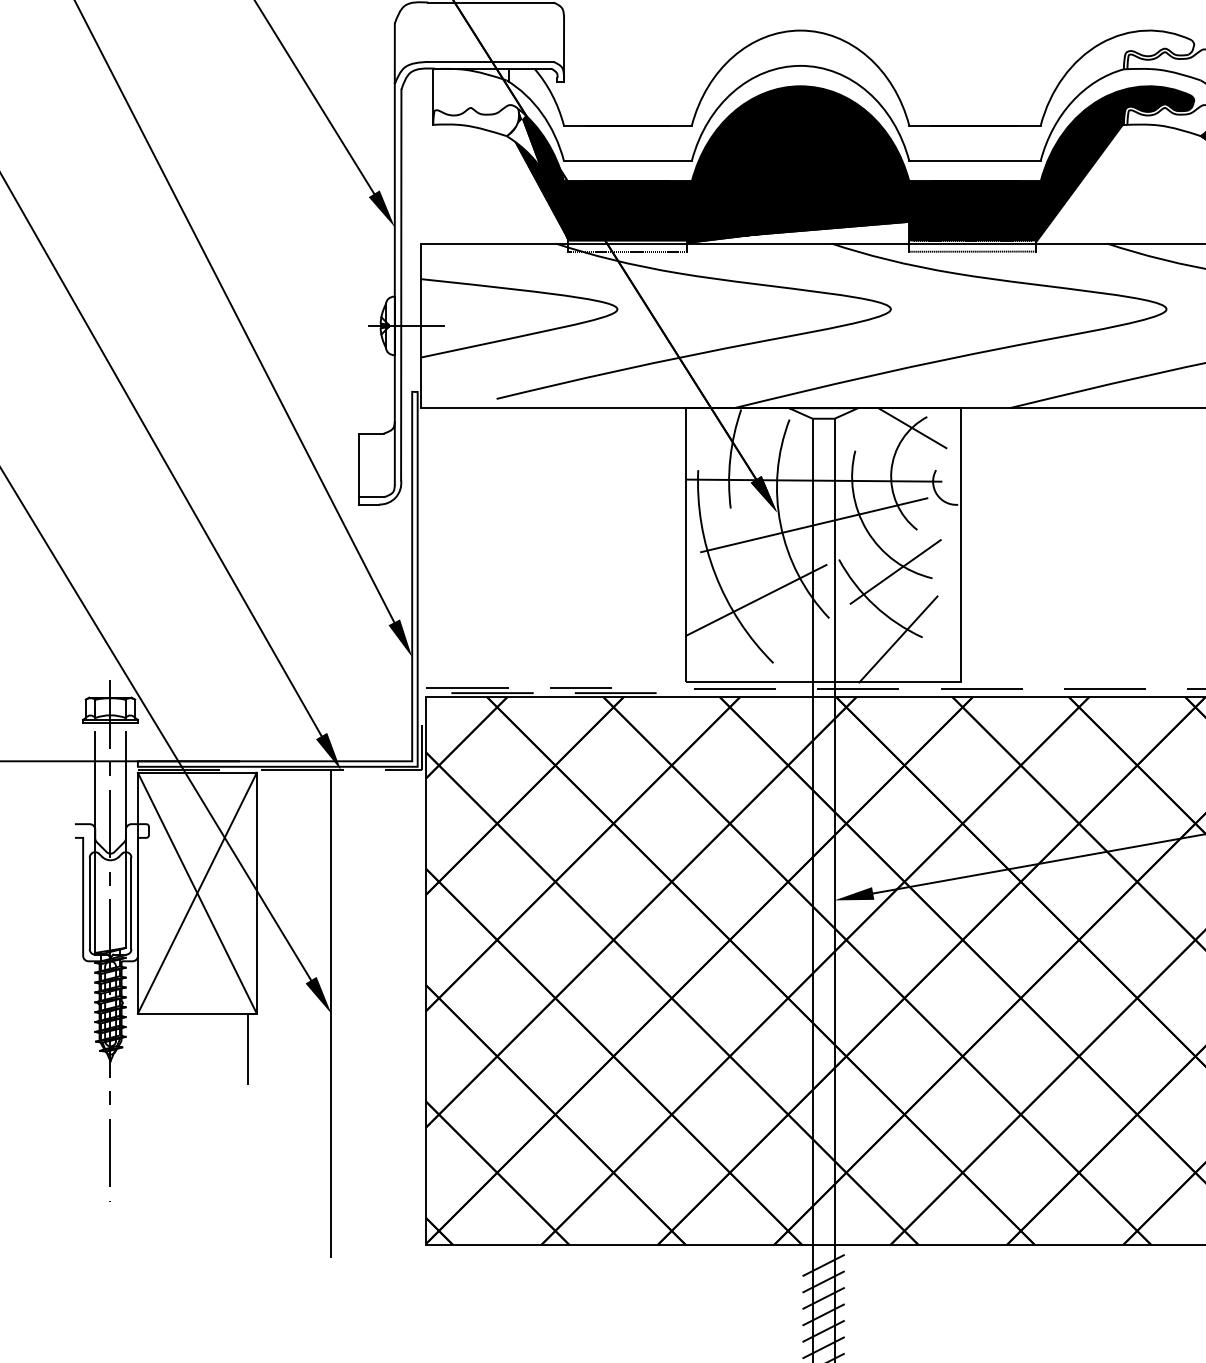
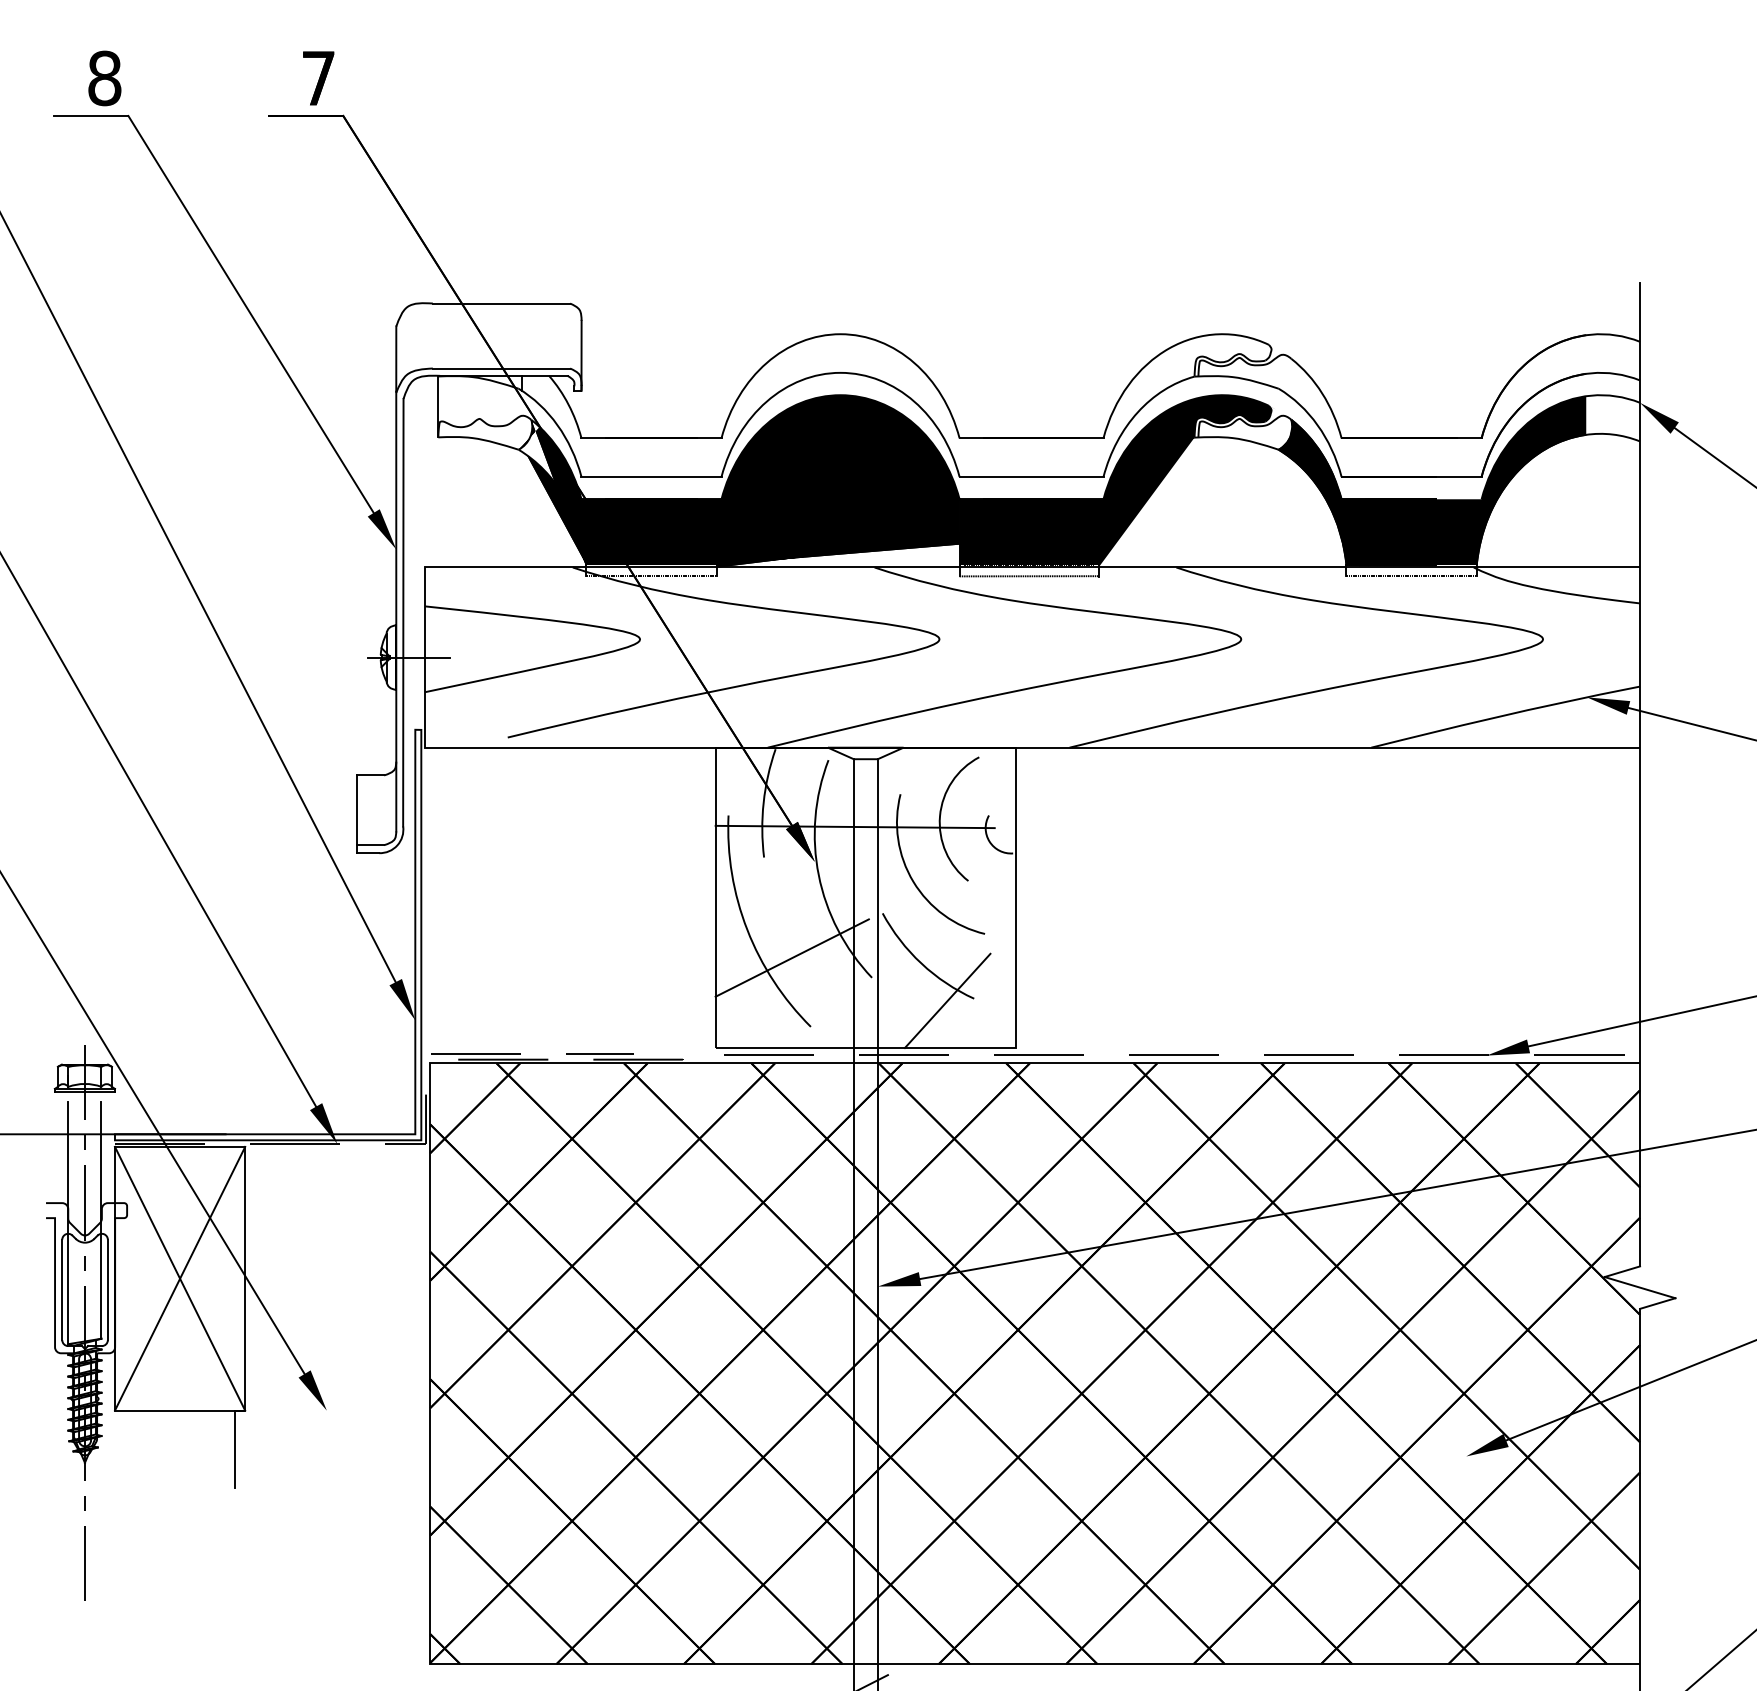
line: (911, 428) -> (962, 769), removed
line: (814, 524) -> (855, 875), removed
line: (895, 571) -> (944, 926), removed
line: (331, 1013) -> (326, 1410), removed

